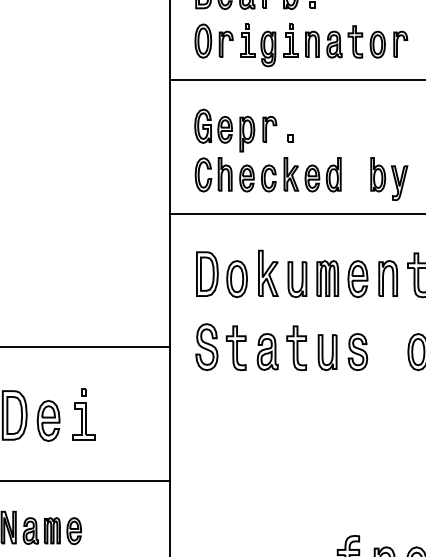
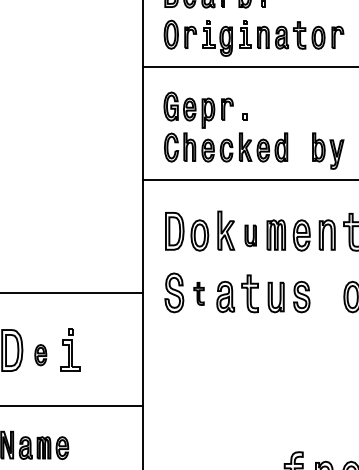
part: (297, 279) -> (250, 235), size x0.7
part: (235, 348) -> (198, 294), size x0.6
part: (48, 420) -> (40, 354), size x0.6

